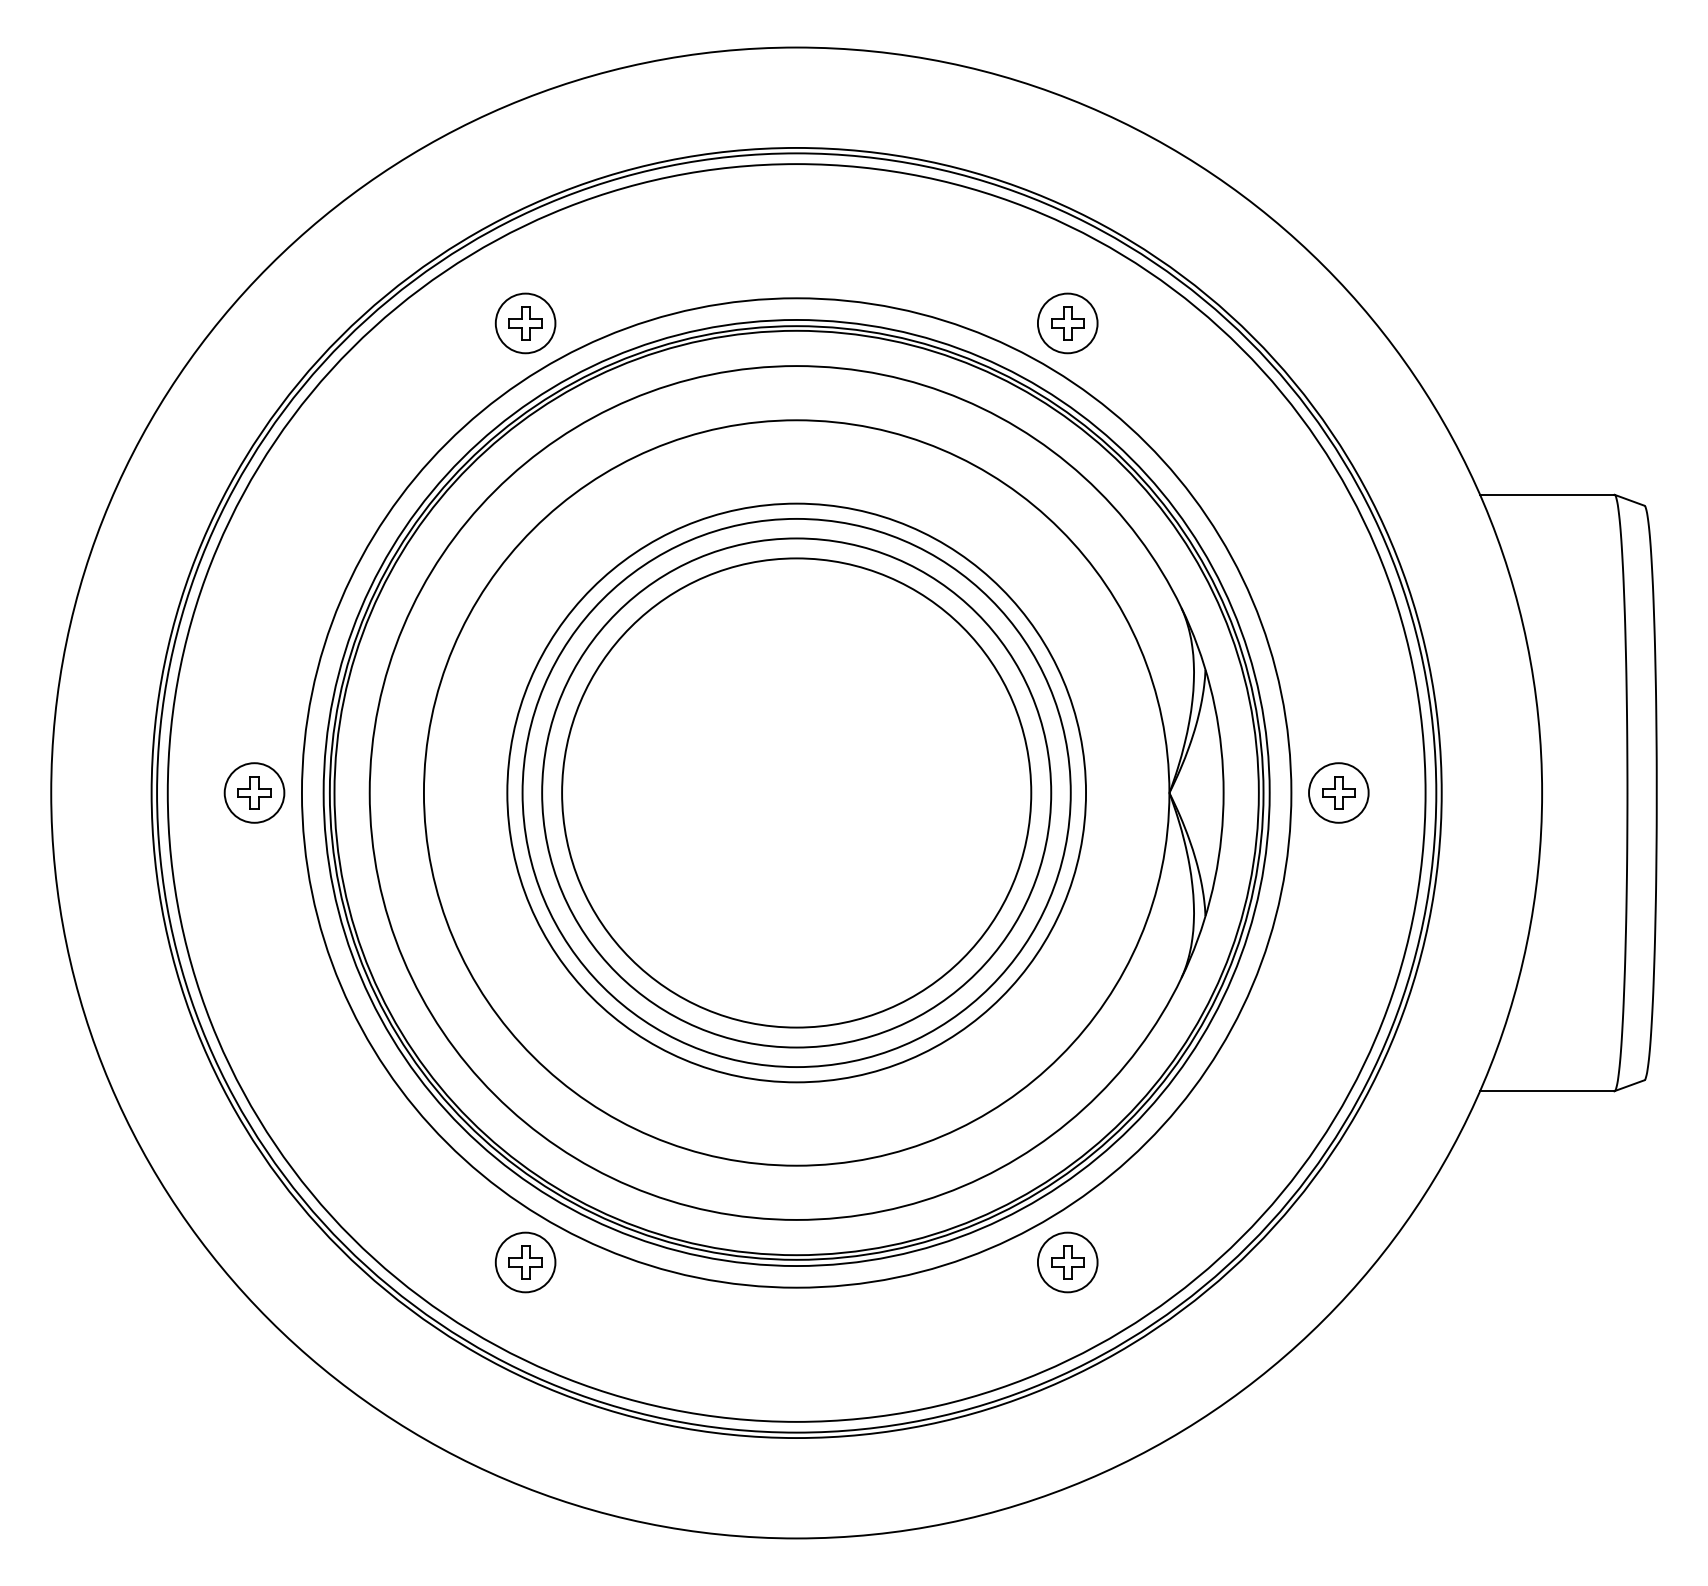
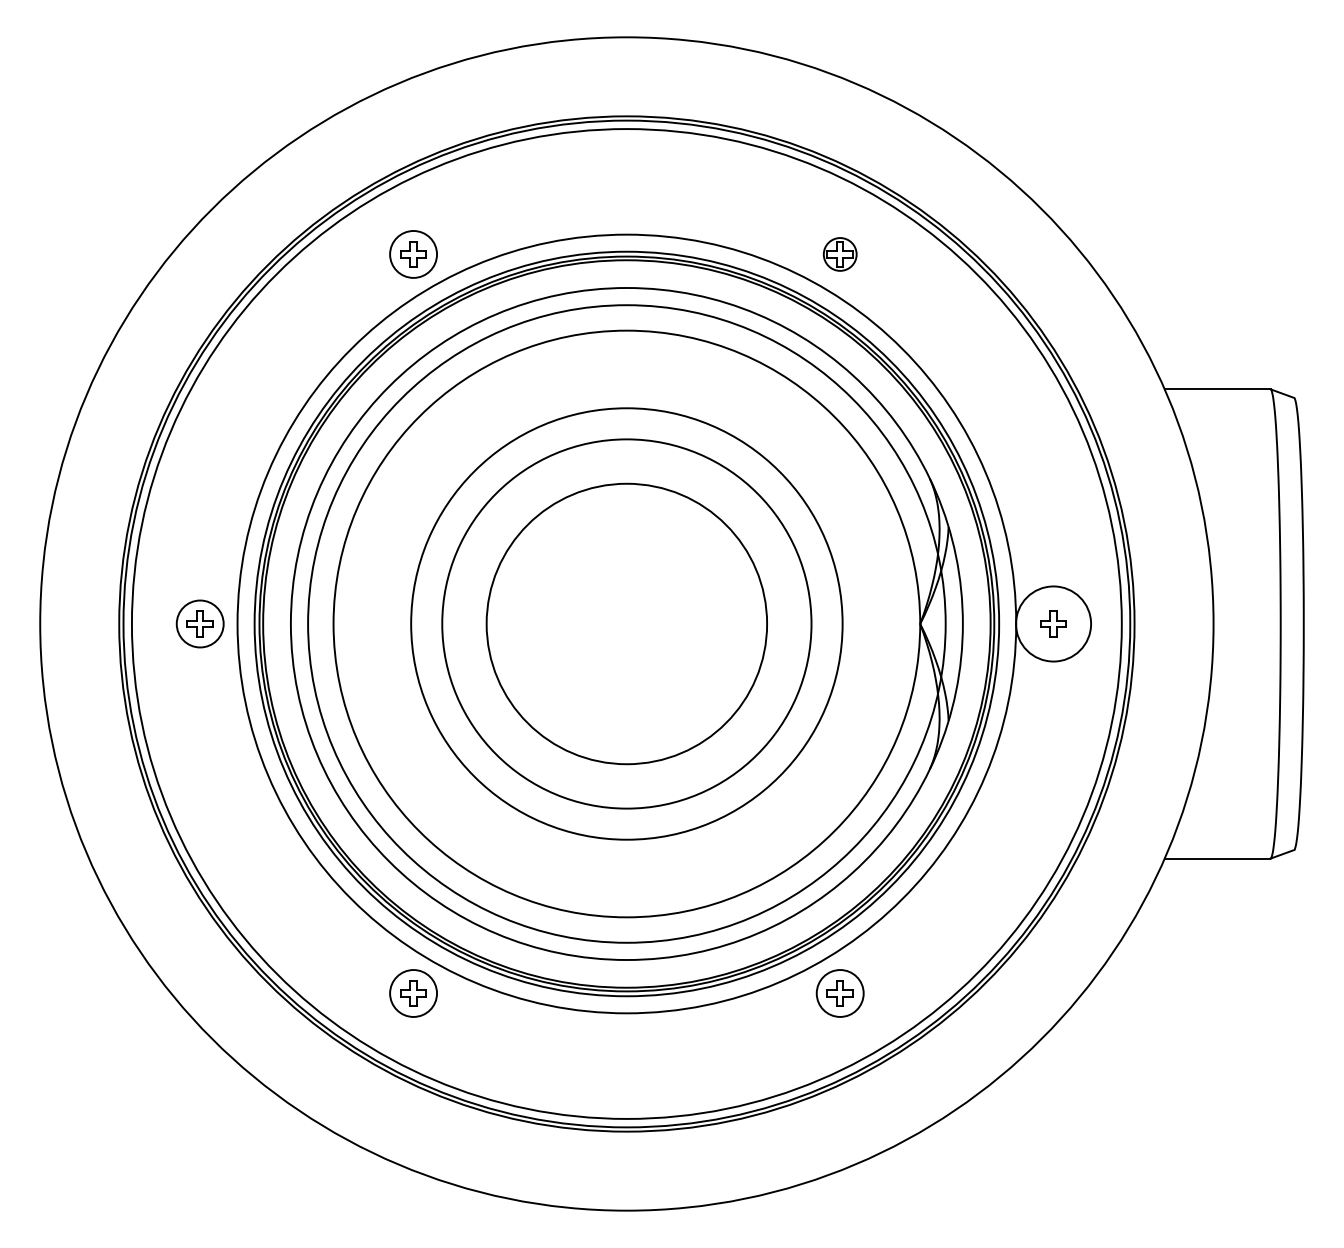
circle: (1067, 323) -> (840, 254), size x0.7
circle: (796, 792) -> (626, 623), size x0.7
circle: (796, 792) -> (626, 623), size x1.4
circle: (1338, 792) -> (1053, 623), size x1.6

